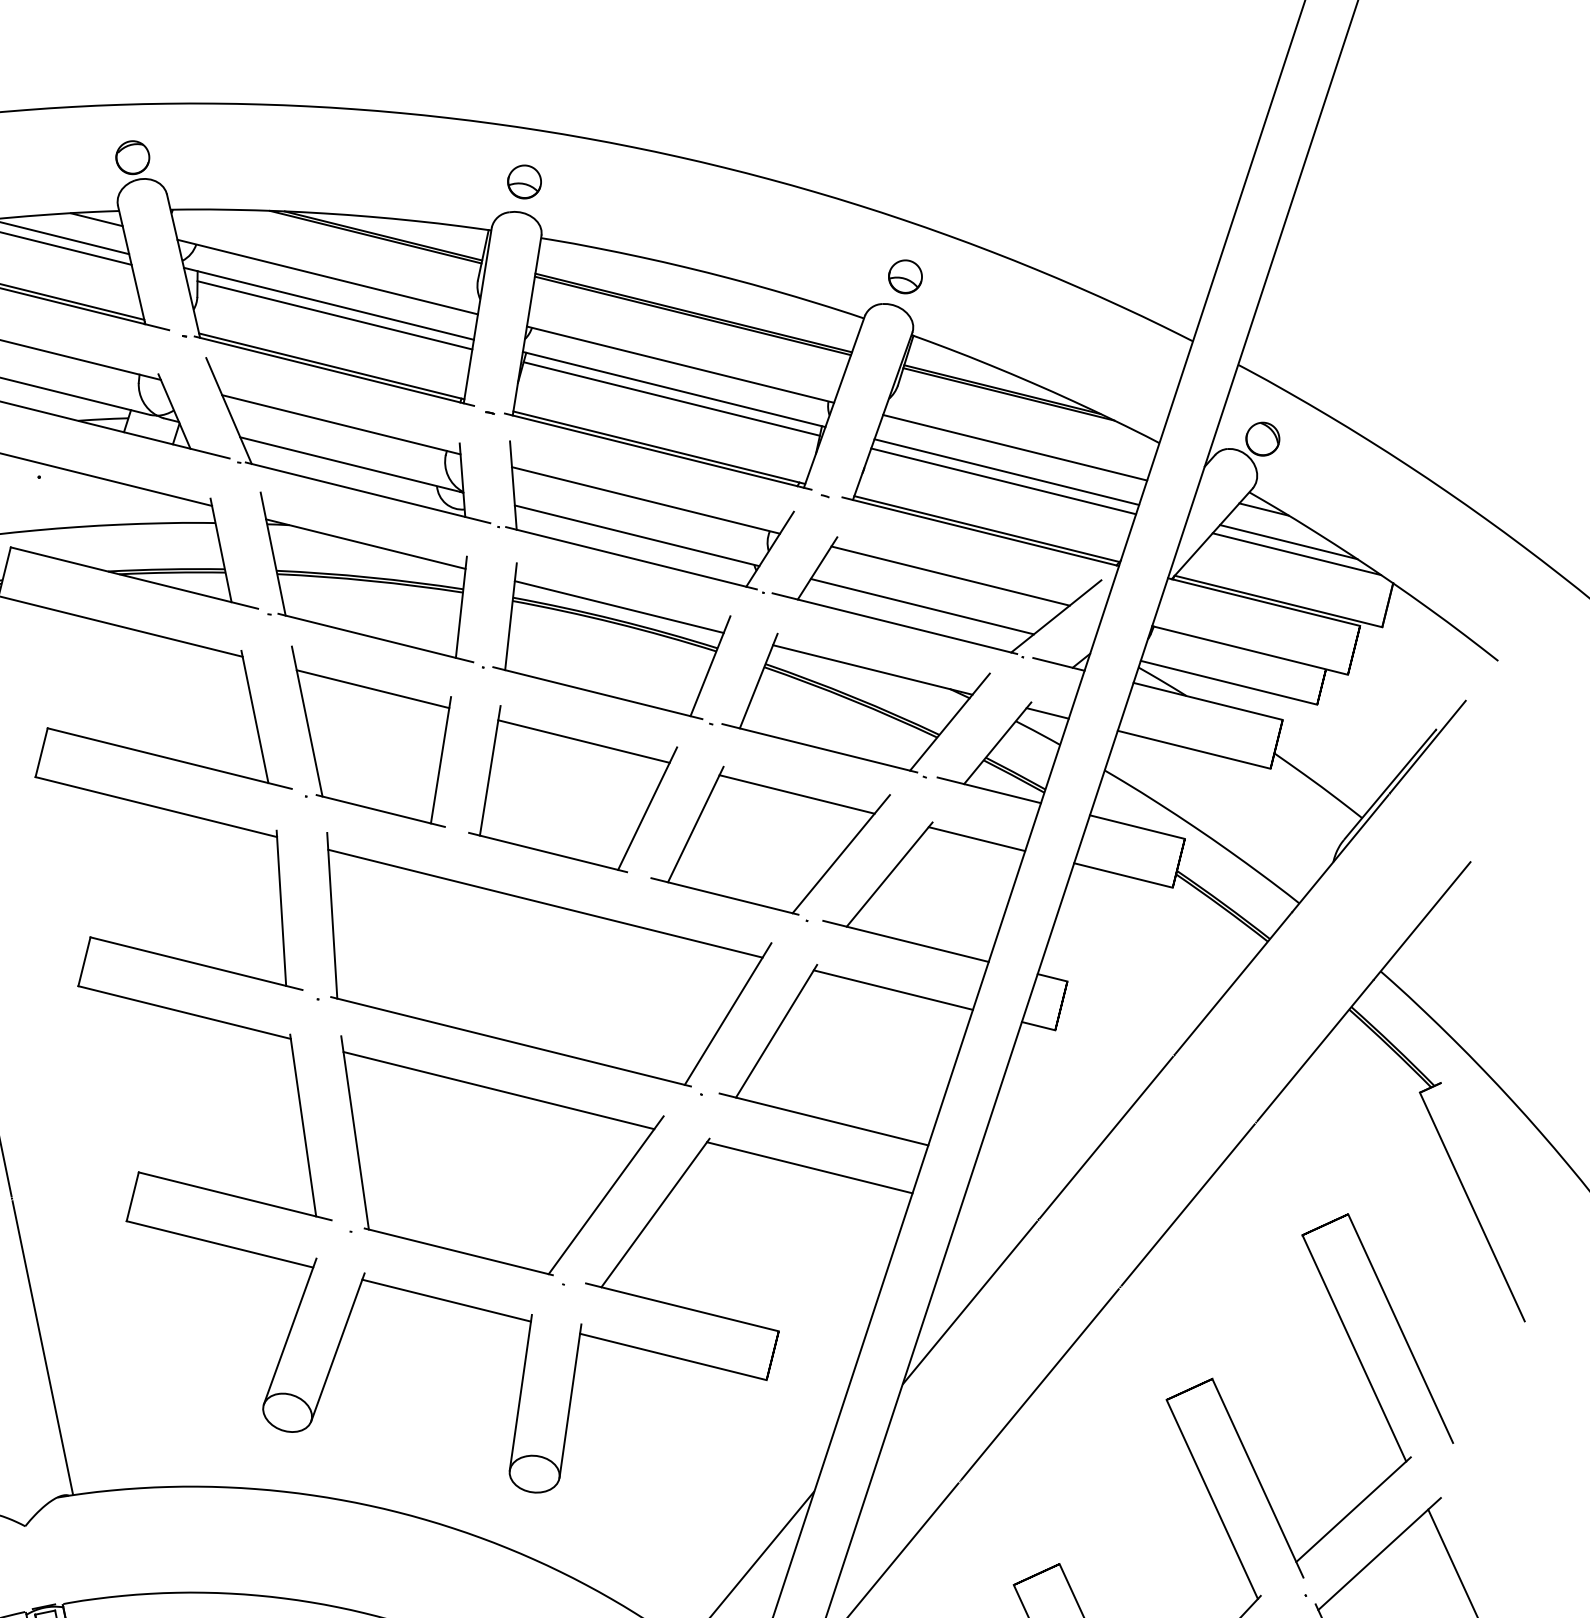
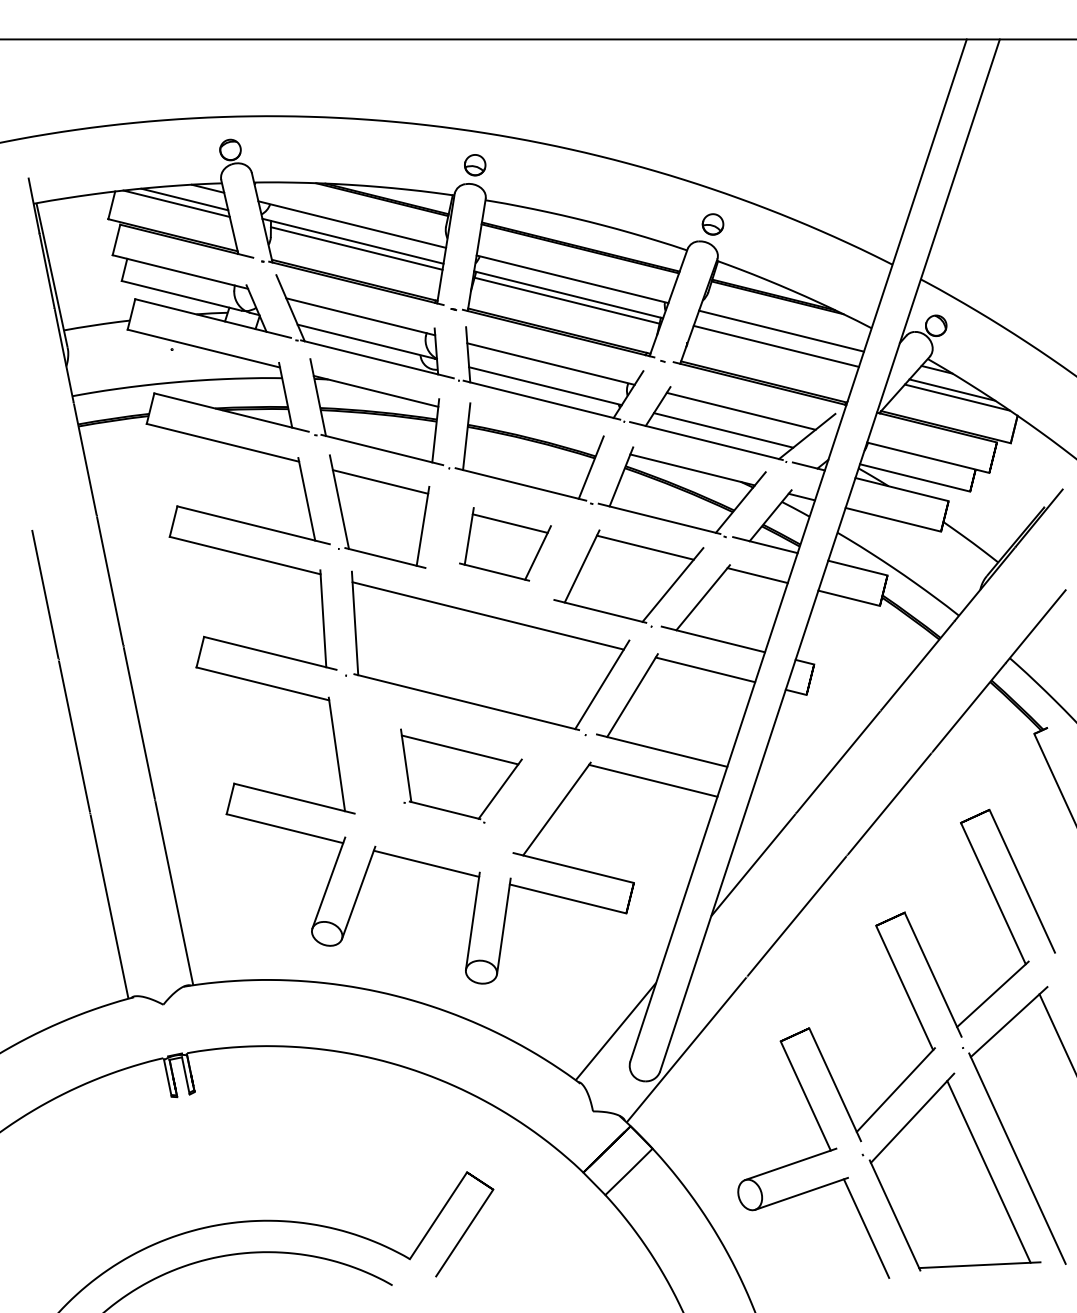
line: (1003, 480) -> (774, 351), removed
line: (619, 606) -> (534, 430), removed
part: (573, 789) -> (505, 544), size x0.7
part: (502, 1159) -> (461, 775), size x0.6

